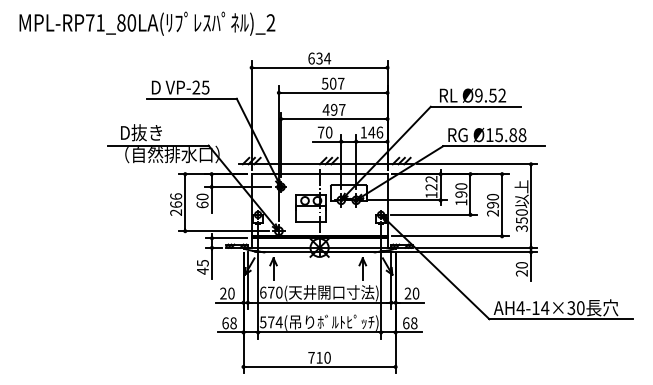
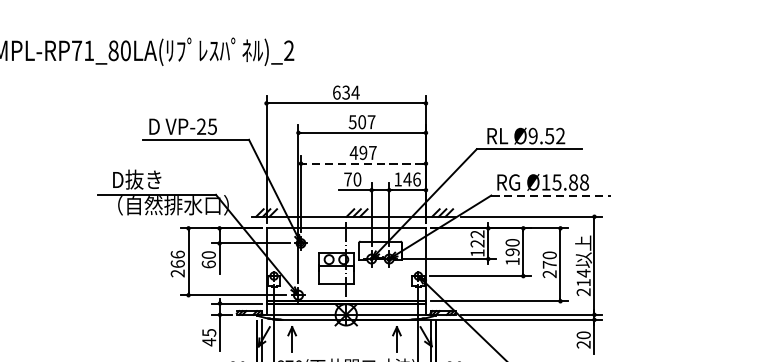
line: (333, 119) -> (362, 164), solid -> dashed
line: (494, 146) -> (551, 195), solid -> dashed
text: (492, 205) -> (549, 265), 290 -> 270
text: (521, 220) -> (583, 282), 350 -> 214

